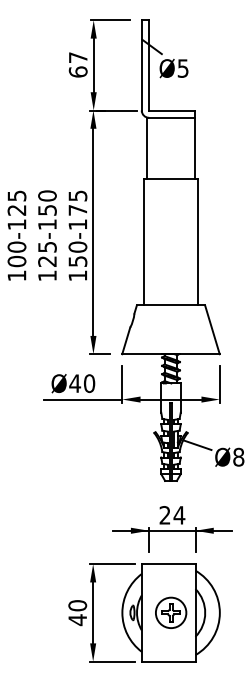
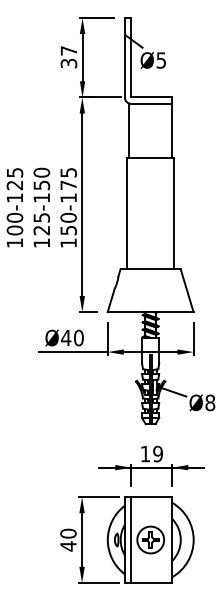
text: (77, 71) -> (68, 63), 67 -> 37
text: (171, 514) -> (151, 453), 24 -> 19
line: (149, 612) -> (131, 539), added

